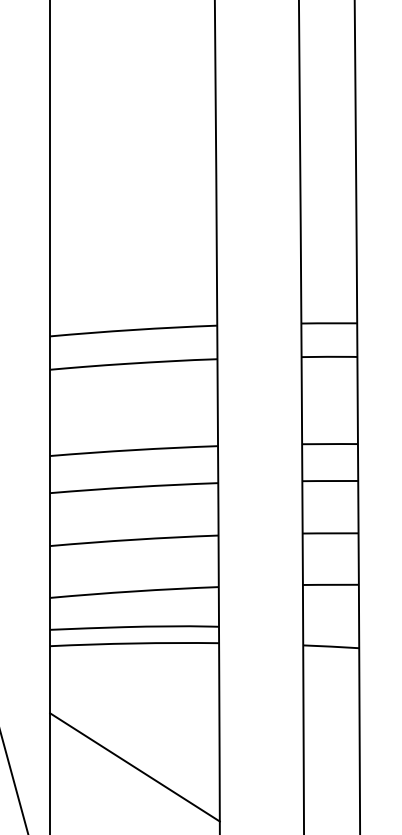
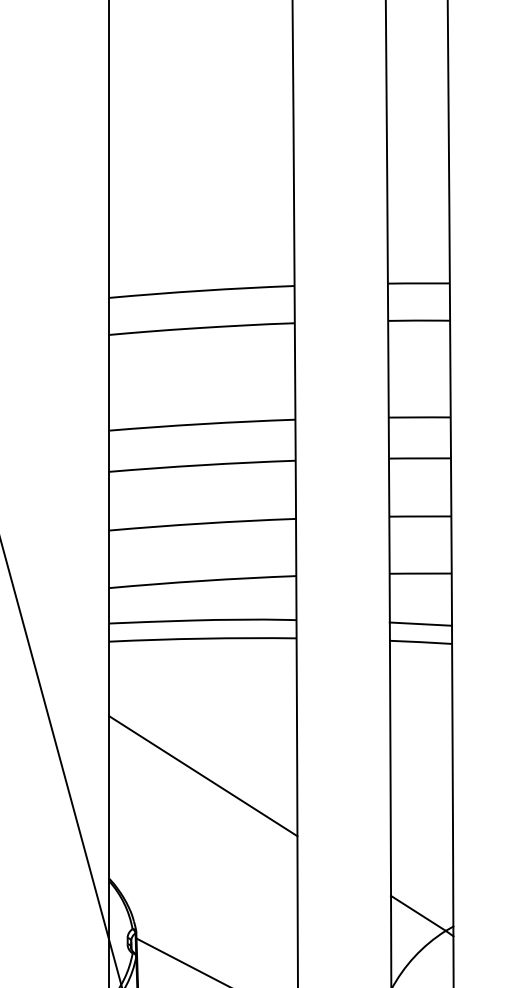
line: (330, 629) -> (420, 623), added

